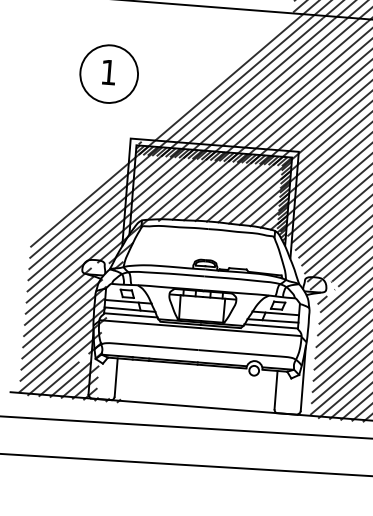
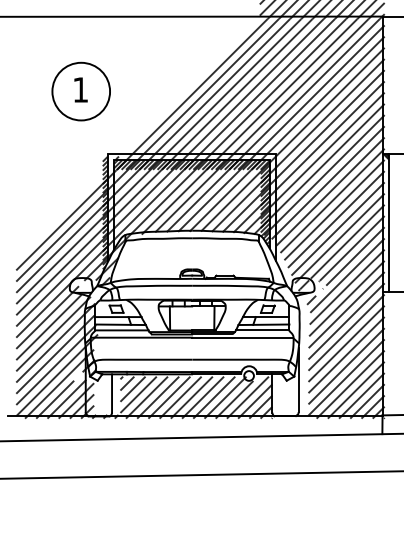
hatch: (122, 196) -> (104, 212), added
hatch: (200, 388) -> (196, 397), added

